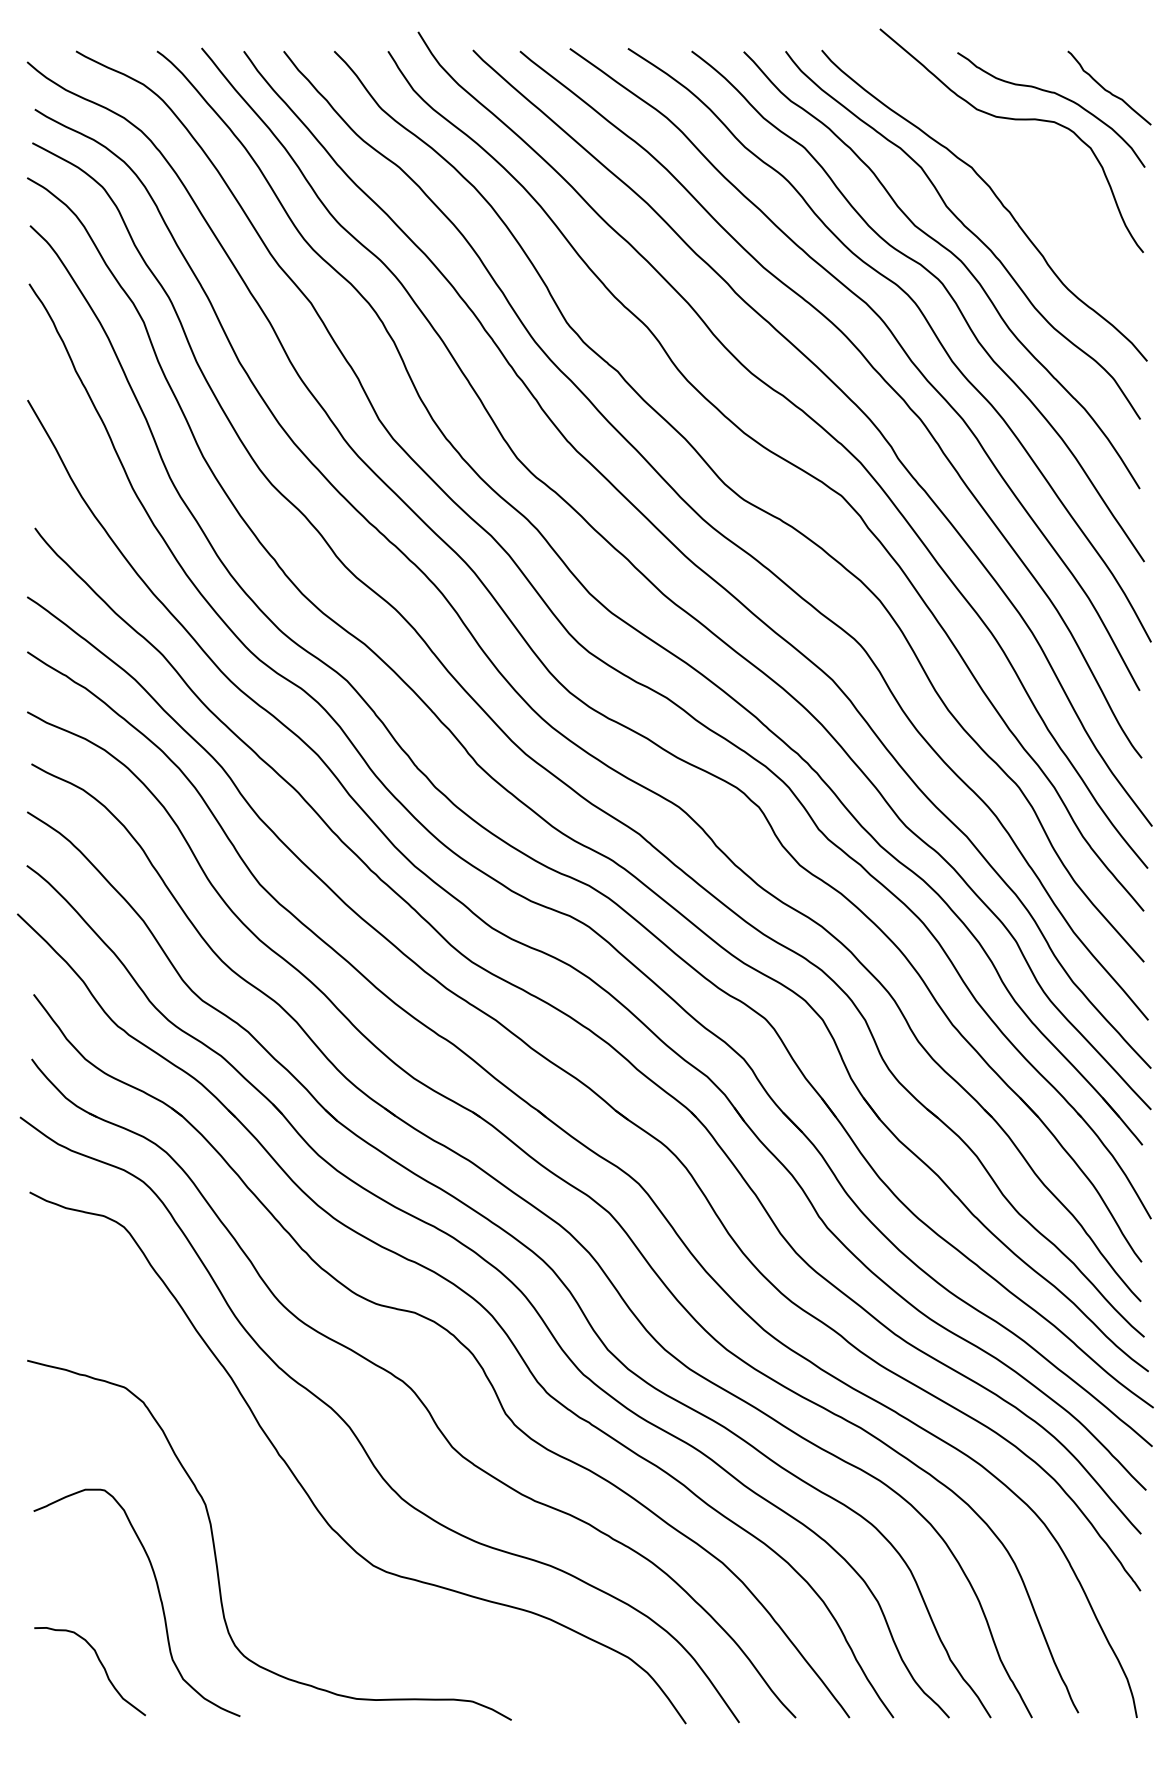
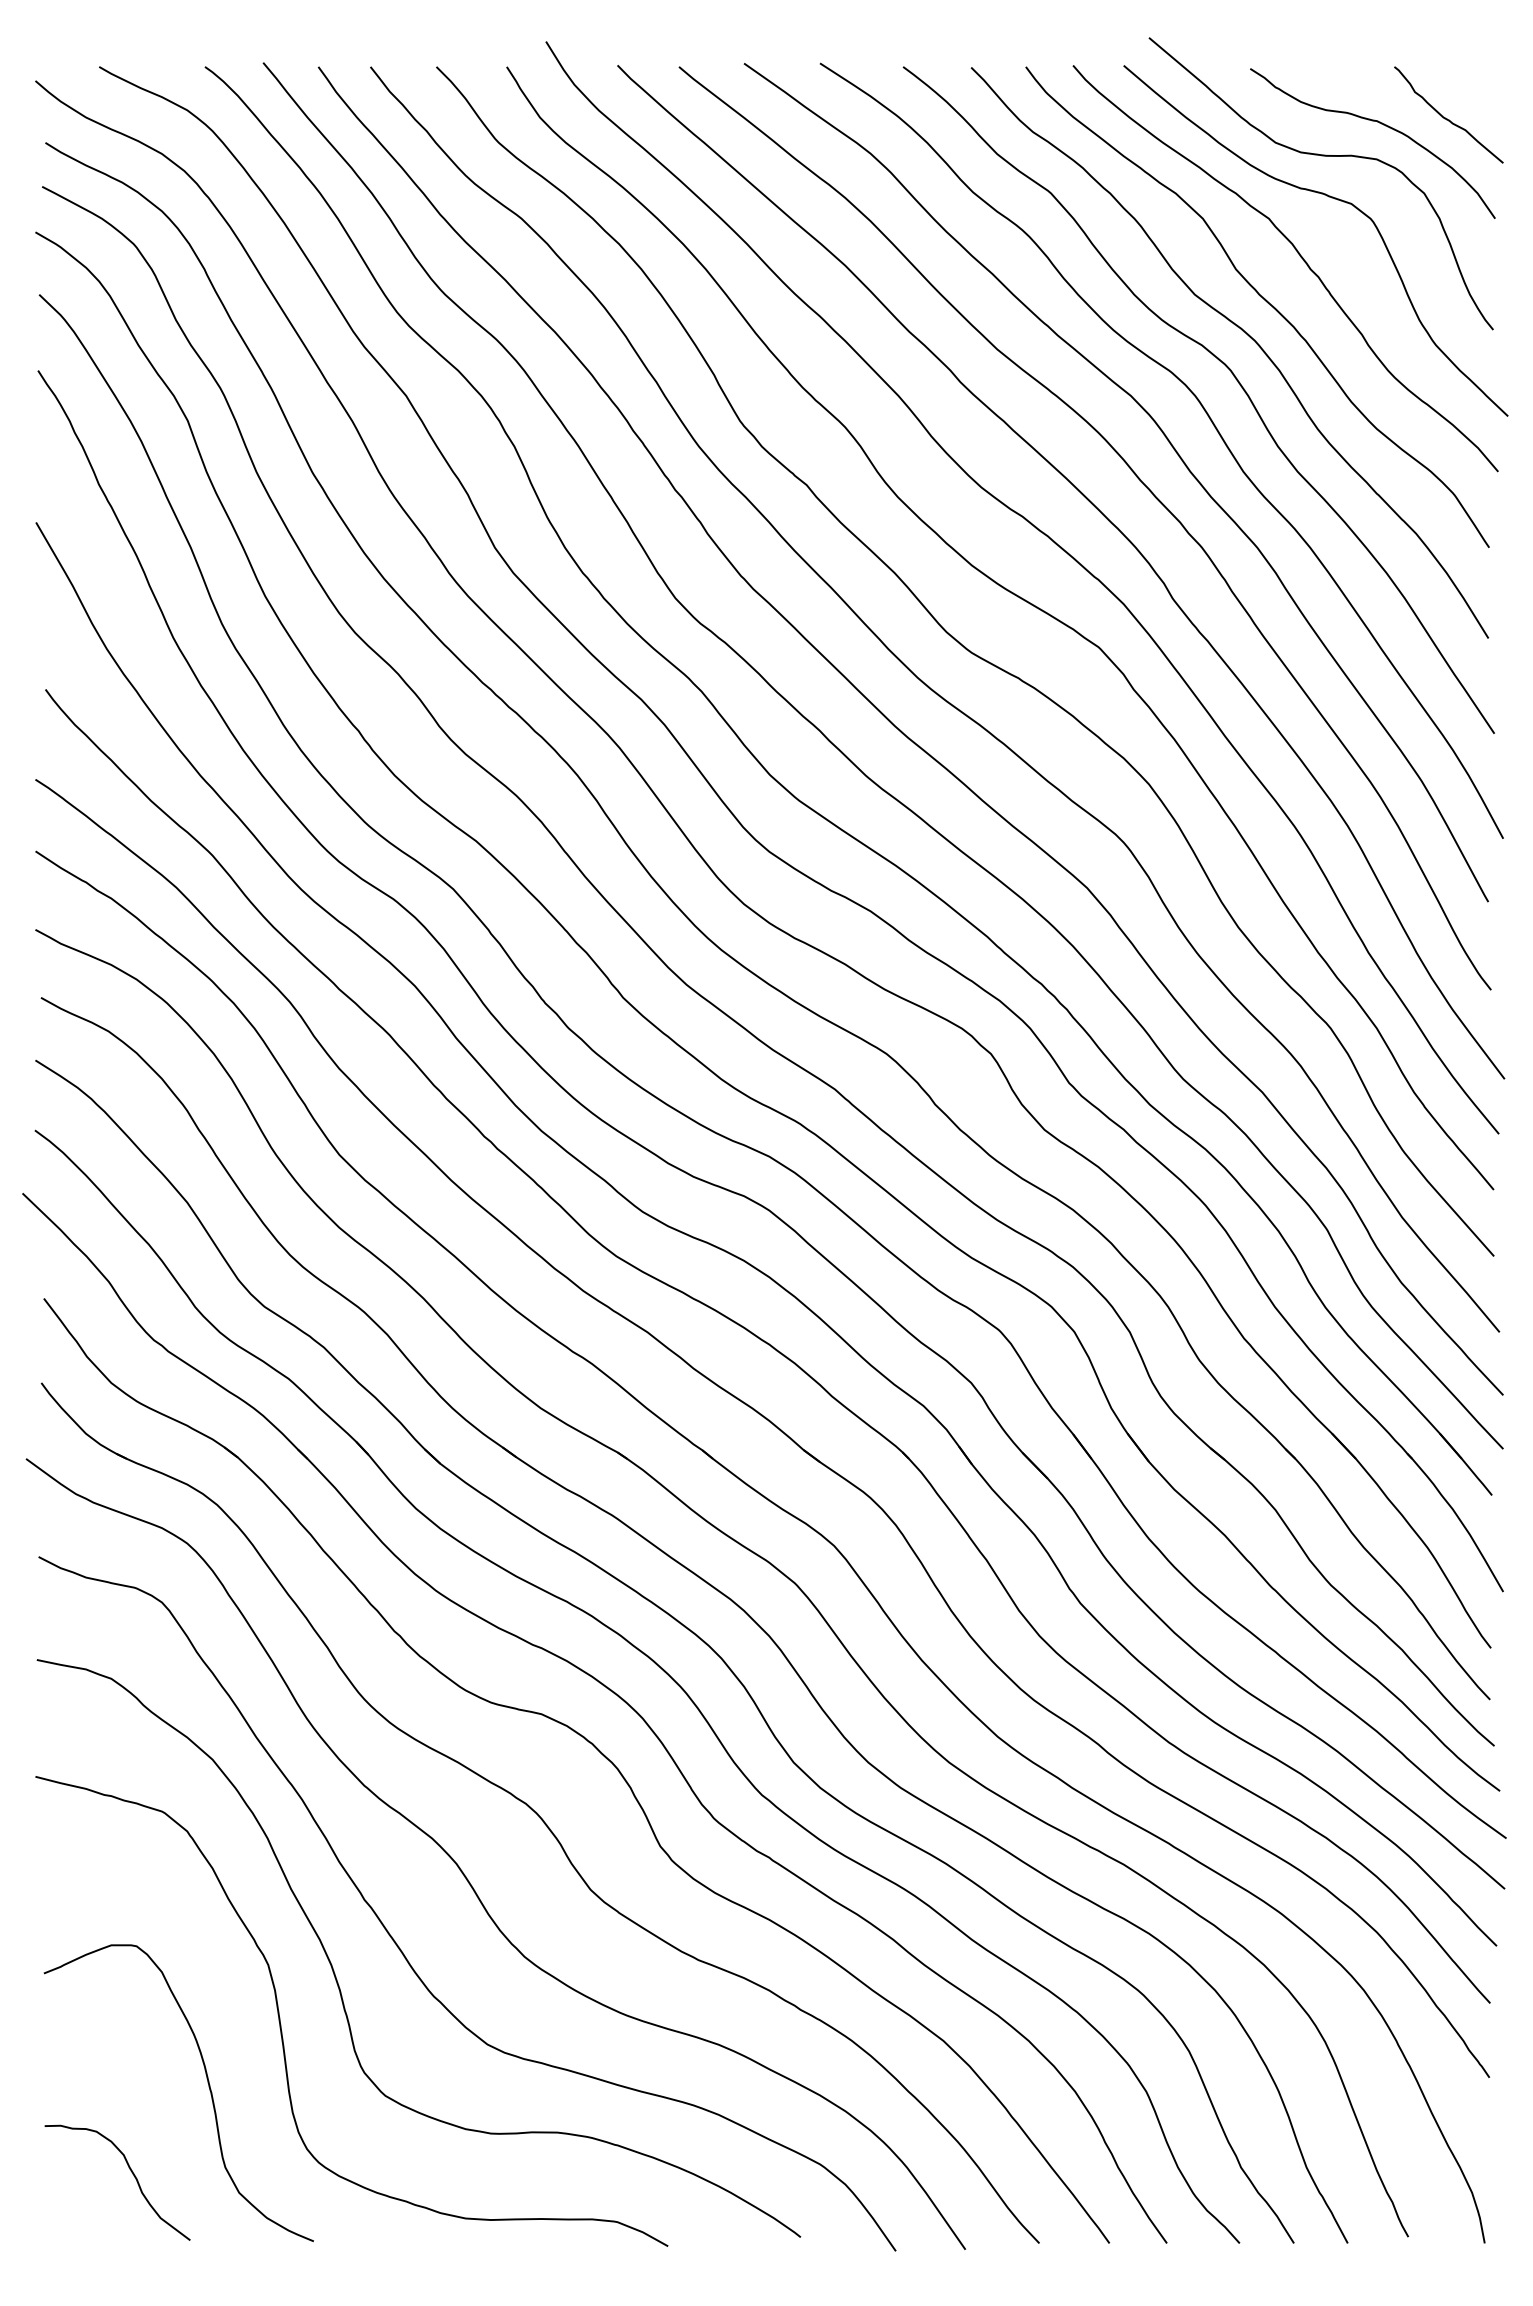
curve: (1017, 151) -> (1328, 197), added
curve: (257, 1512) -> (336, 1975), added

